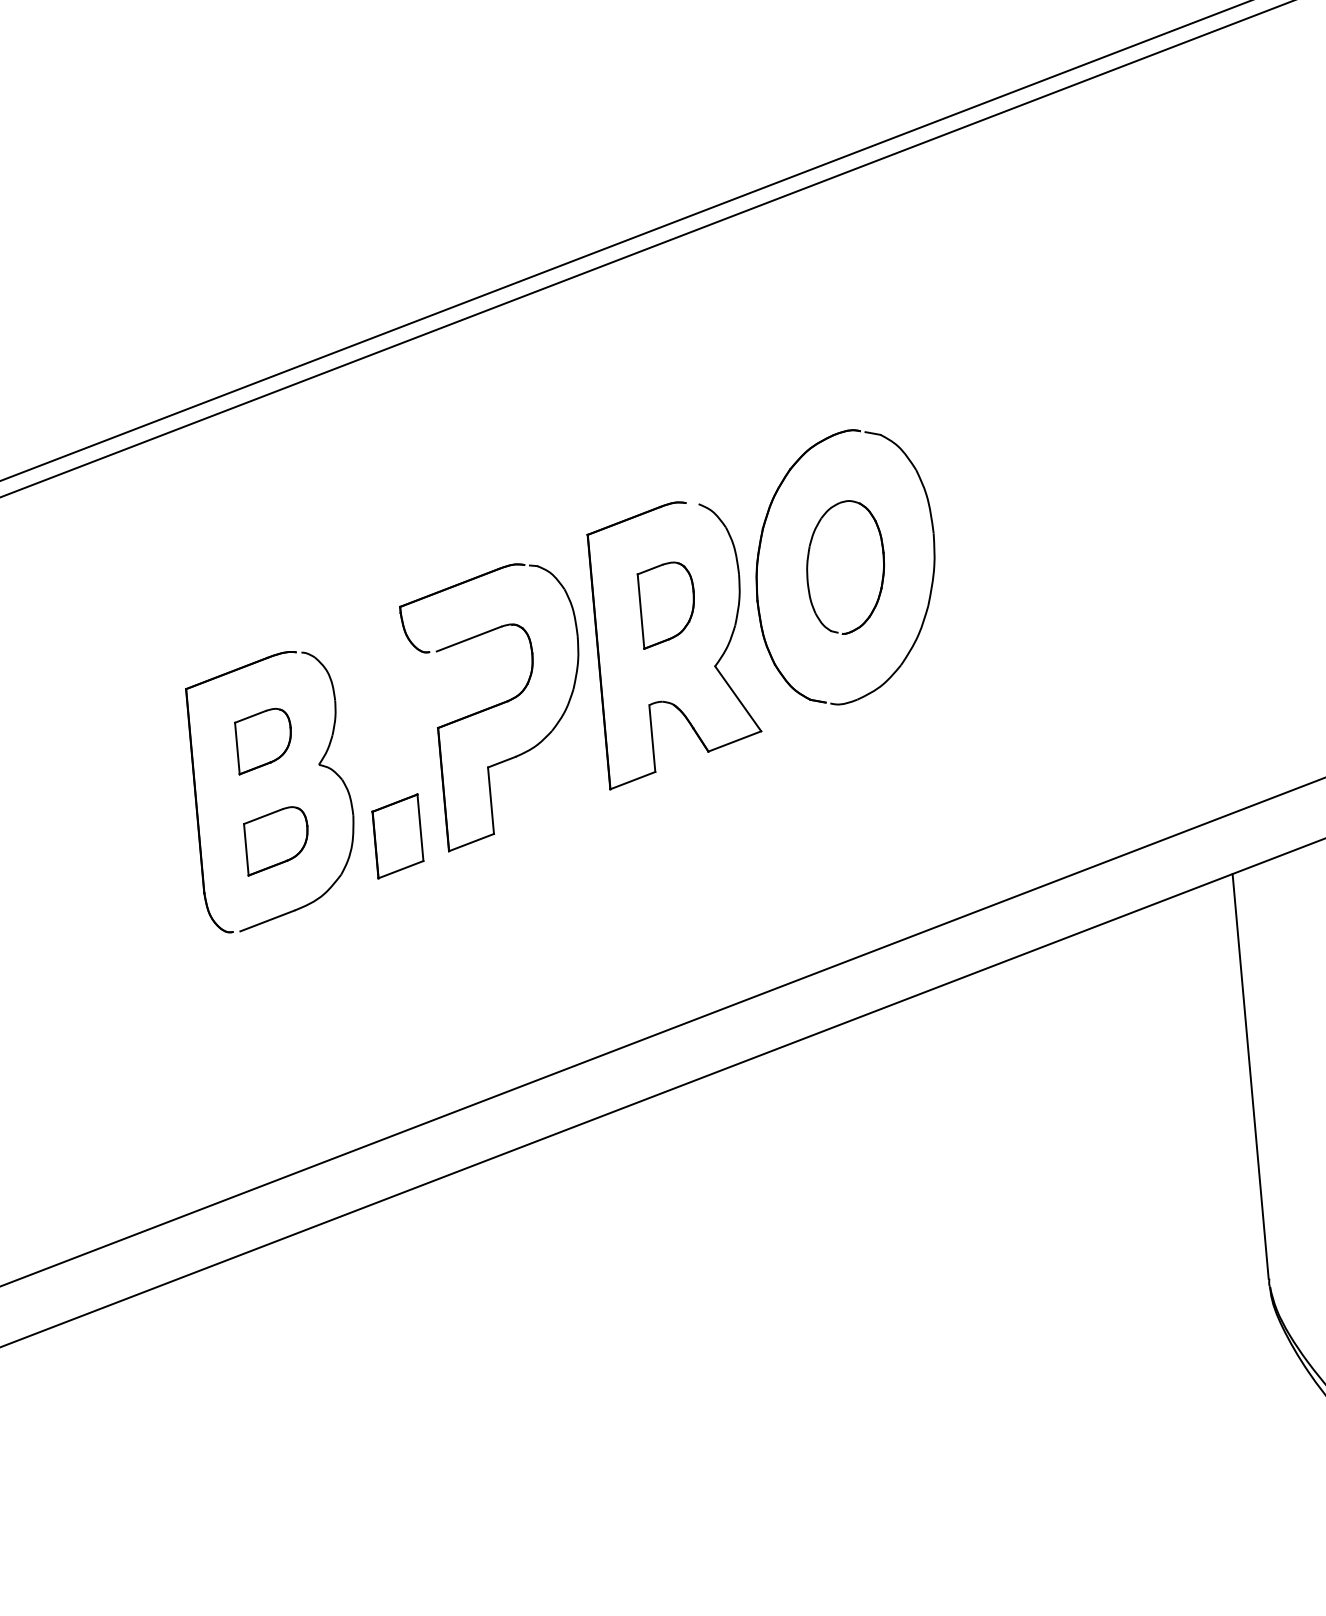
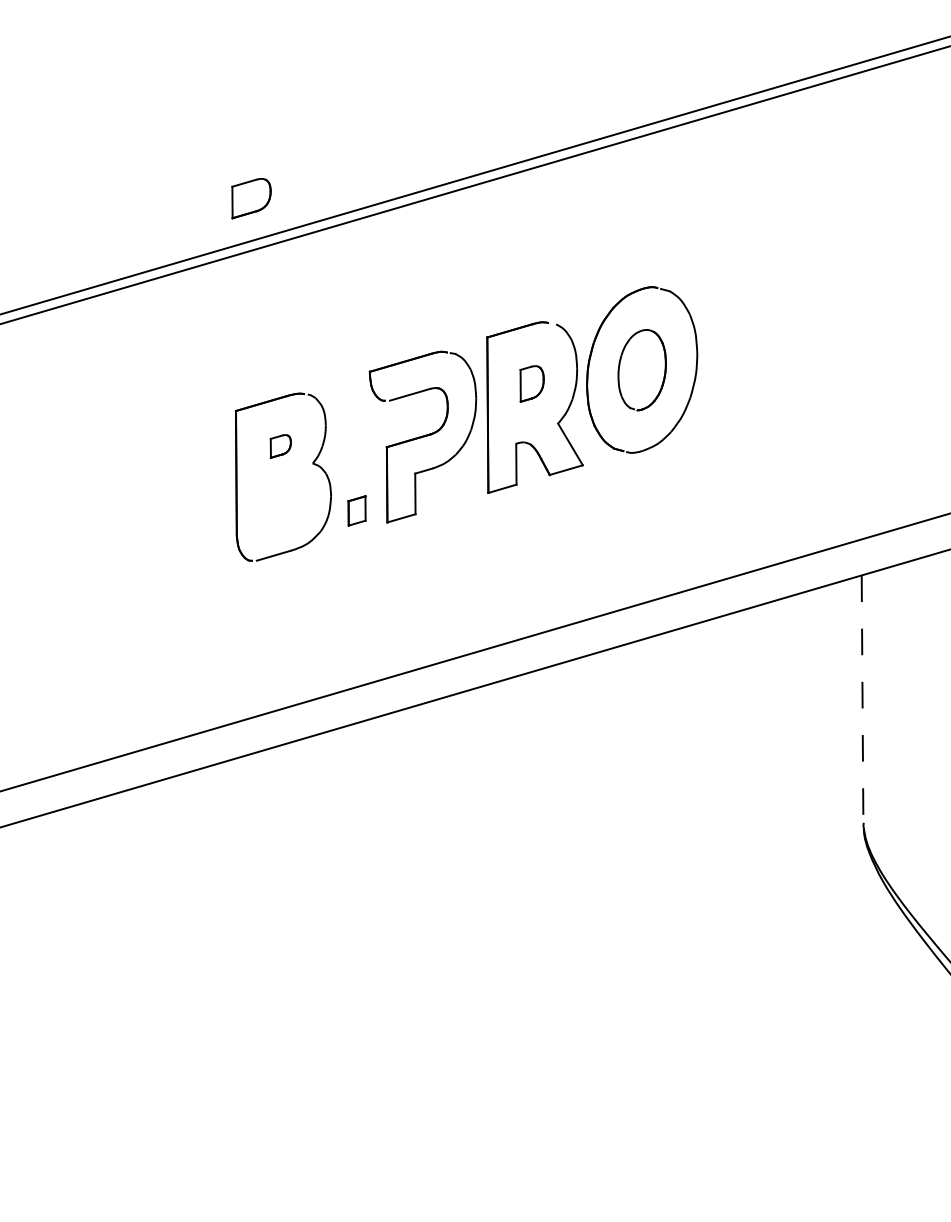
part: (666, 604) -> (531, 383), size x0.7
part: (263, 741) -> (280, 446), size x0.6
part: (396, 835) -> (356, 510), size x0.6
part: (276, 840) -> (251, 198), moved
line: (1250, 1077) -> (862, 699), solid -> dashed

